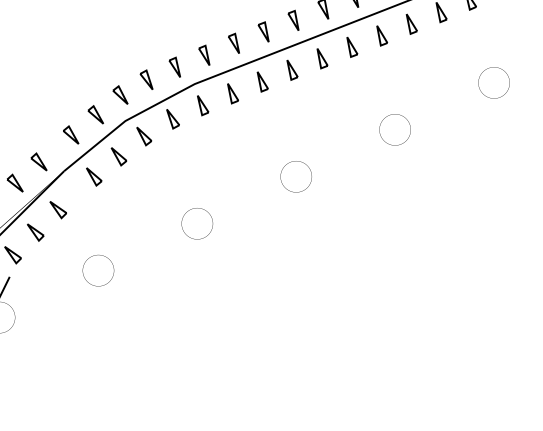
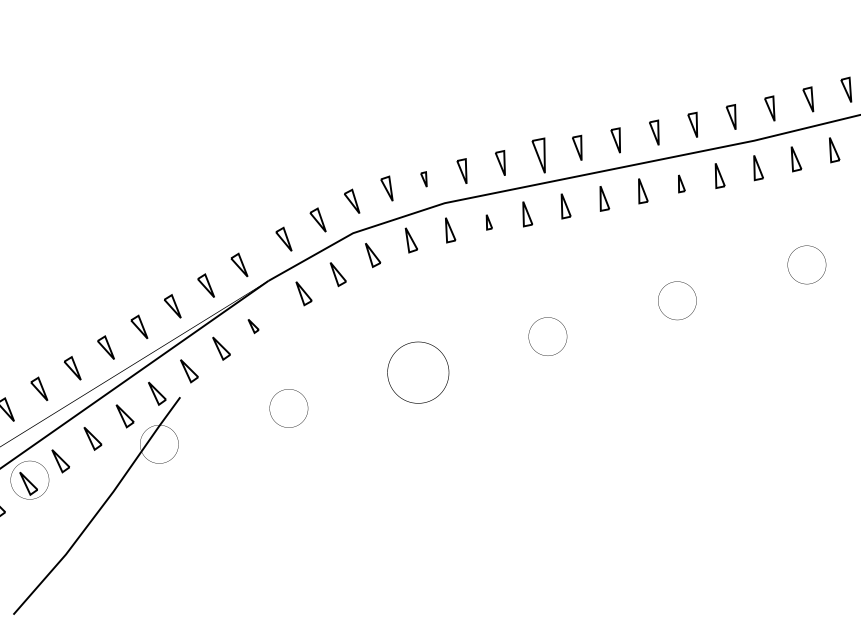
part: (263, 32) -> (538, 155), size x1.4
part: (382, 35) -> (681, 183), size x0.7
part: (174, 68) -> (423, 179), size x0.6
part: (233, 93) -> (489, 222), size x0.6
part: (58, 209) -> (253, 326), size x0.6
part: (197, 223) -> (418, 372), size x1.6

